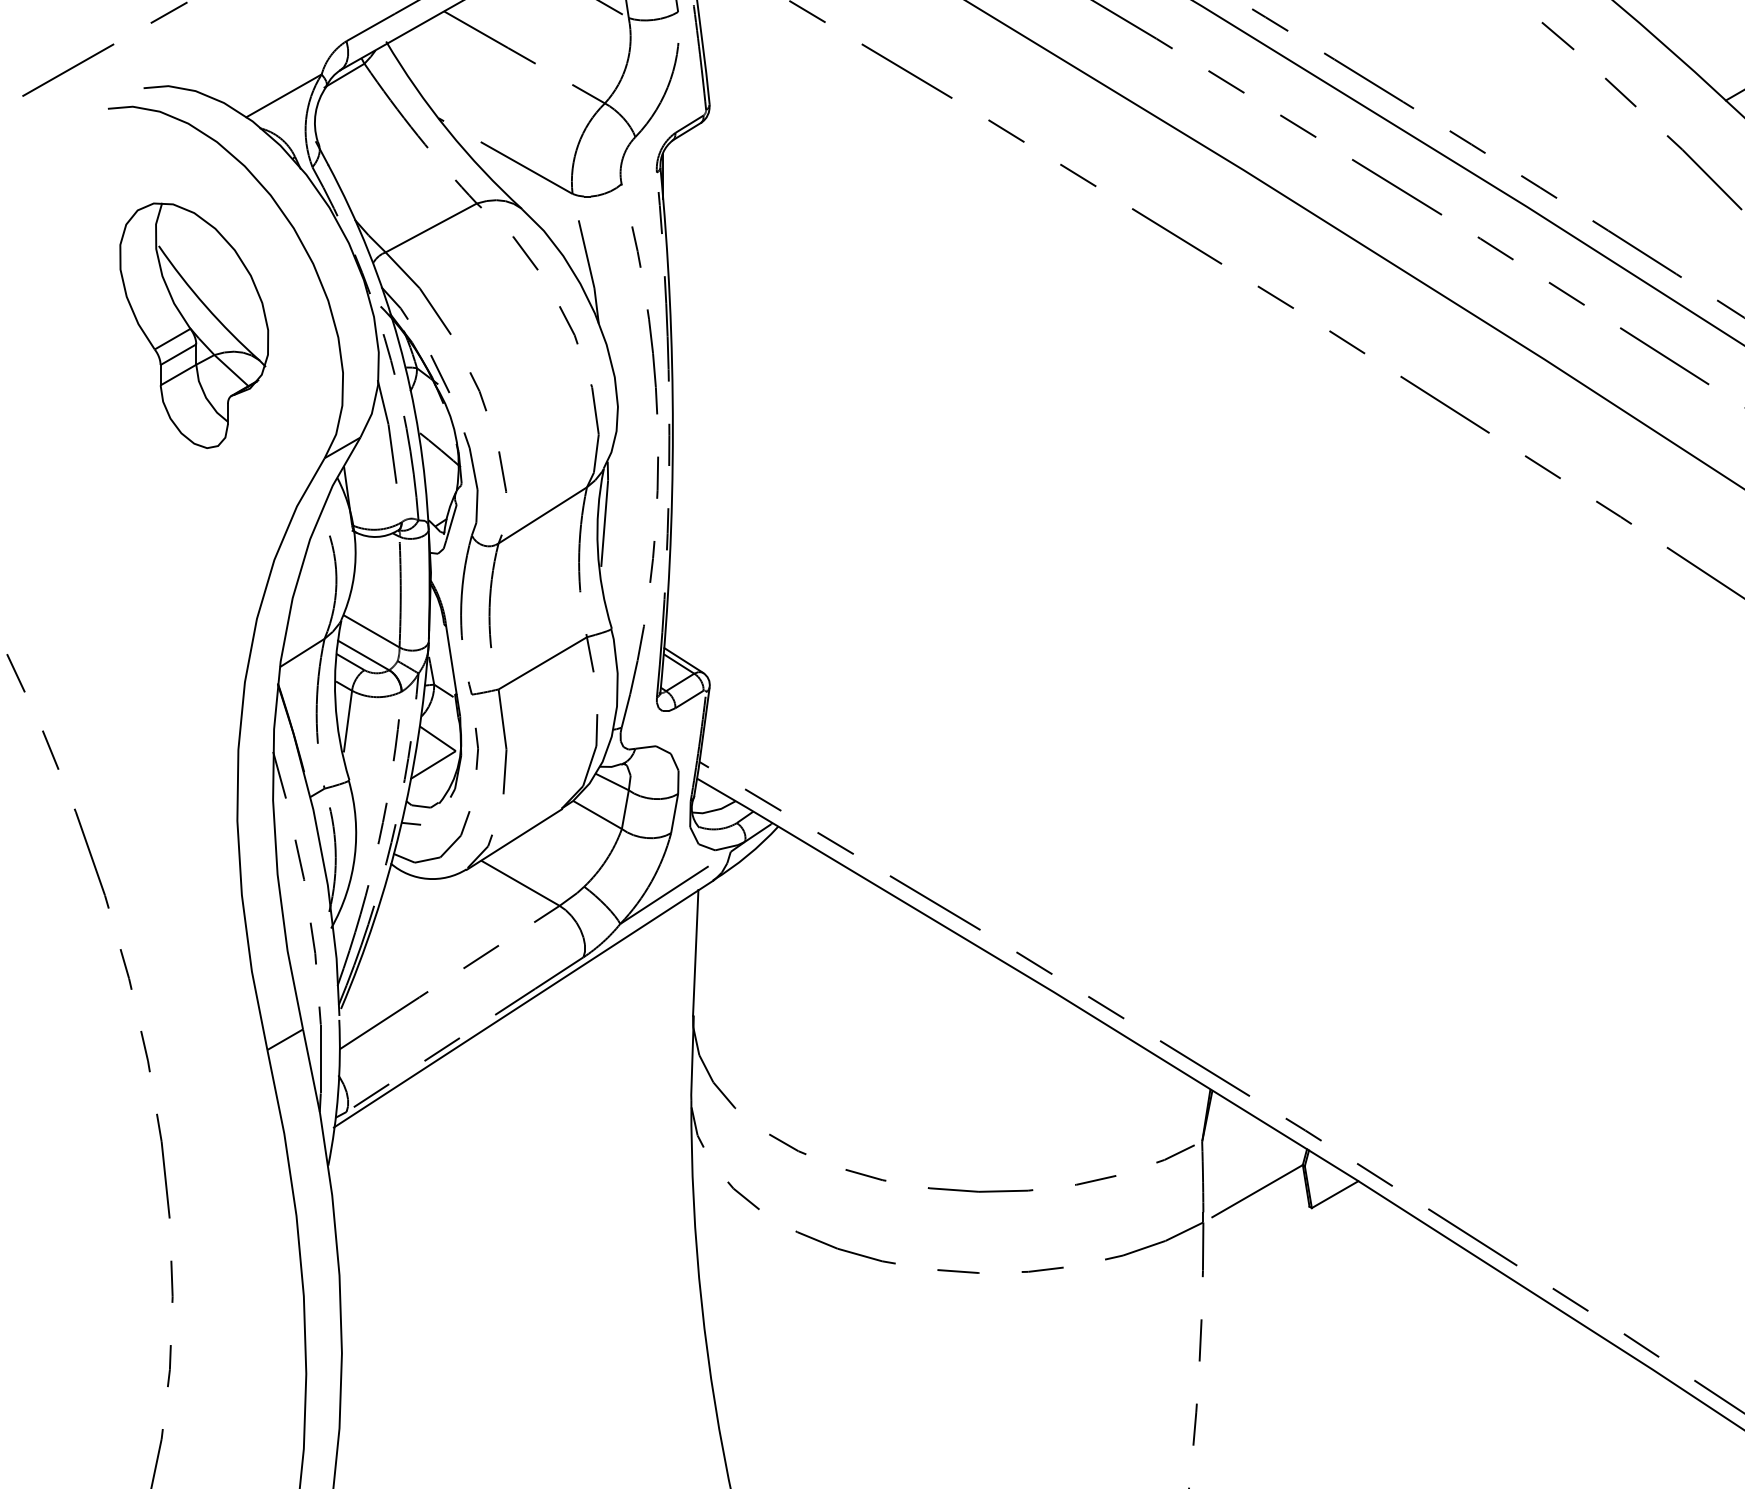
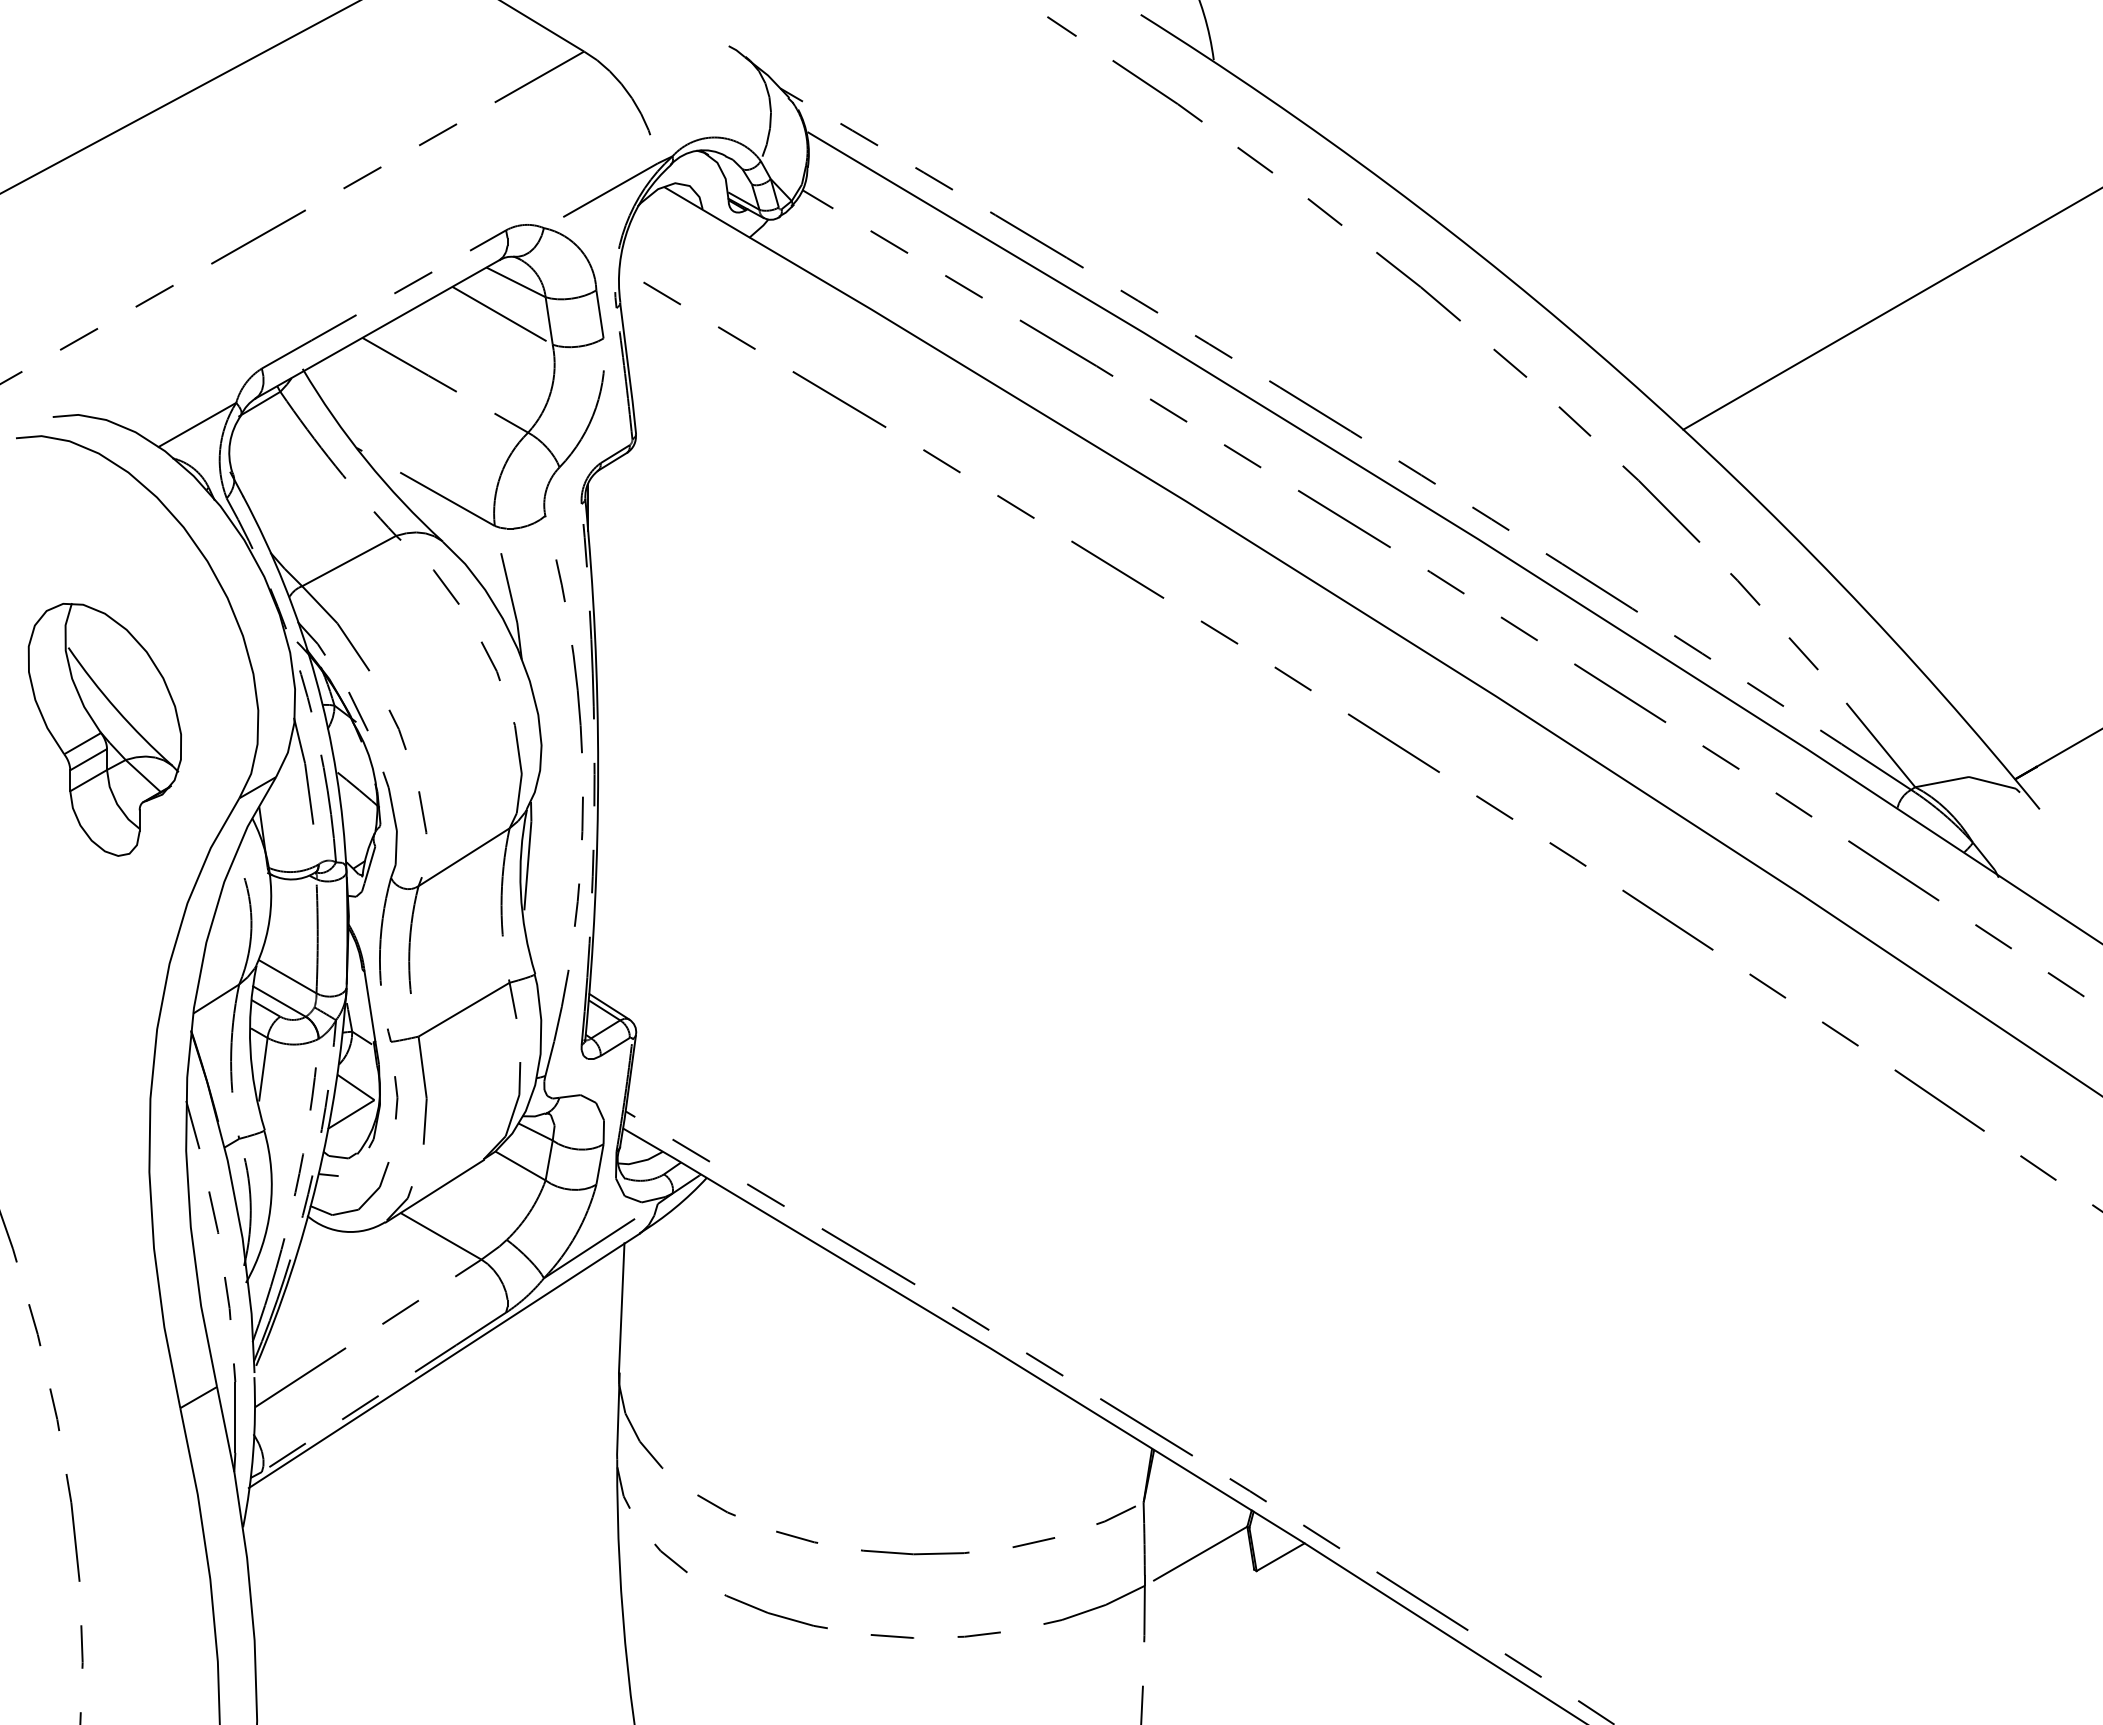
part: (193, 325) -> (104, 729), moved

